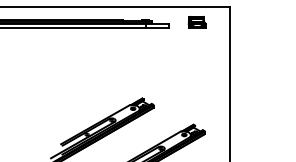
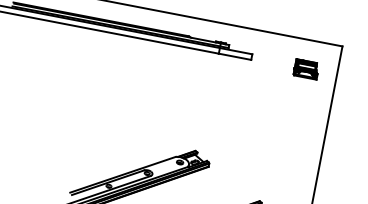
part: (196, 21) -> (305, 67), moved

